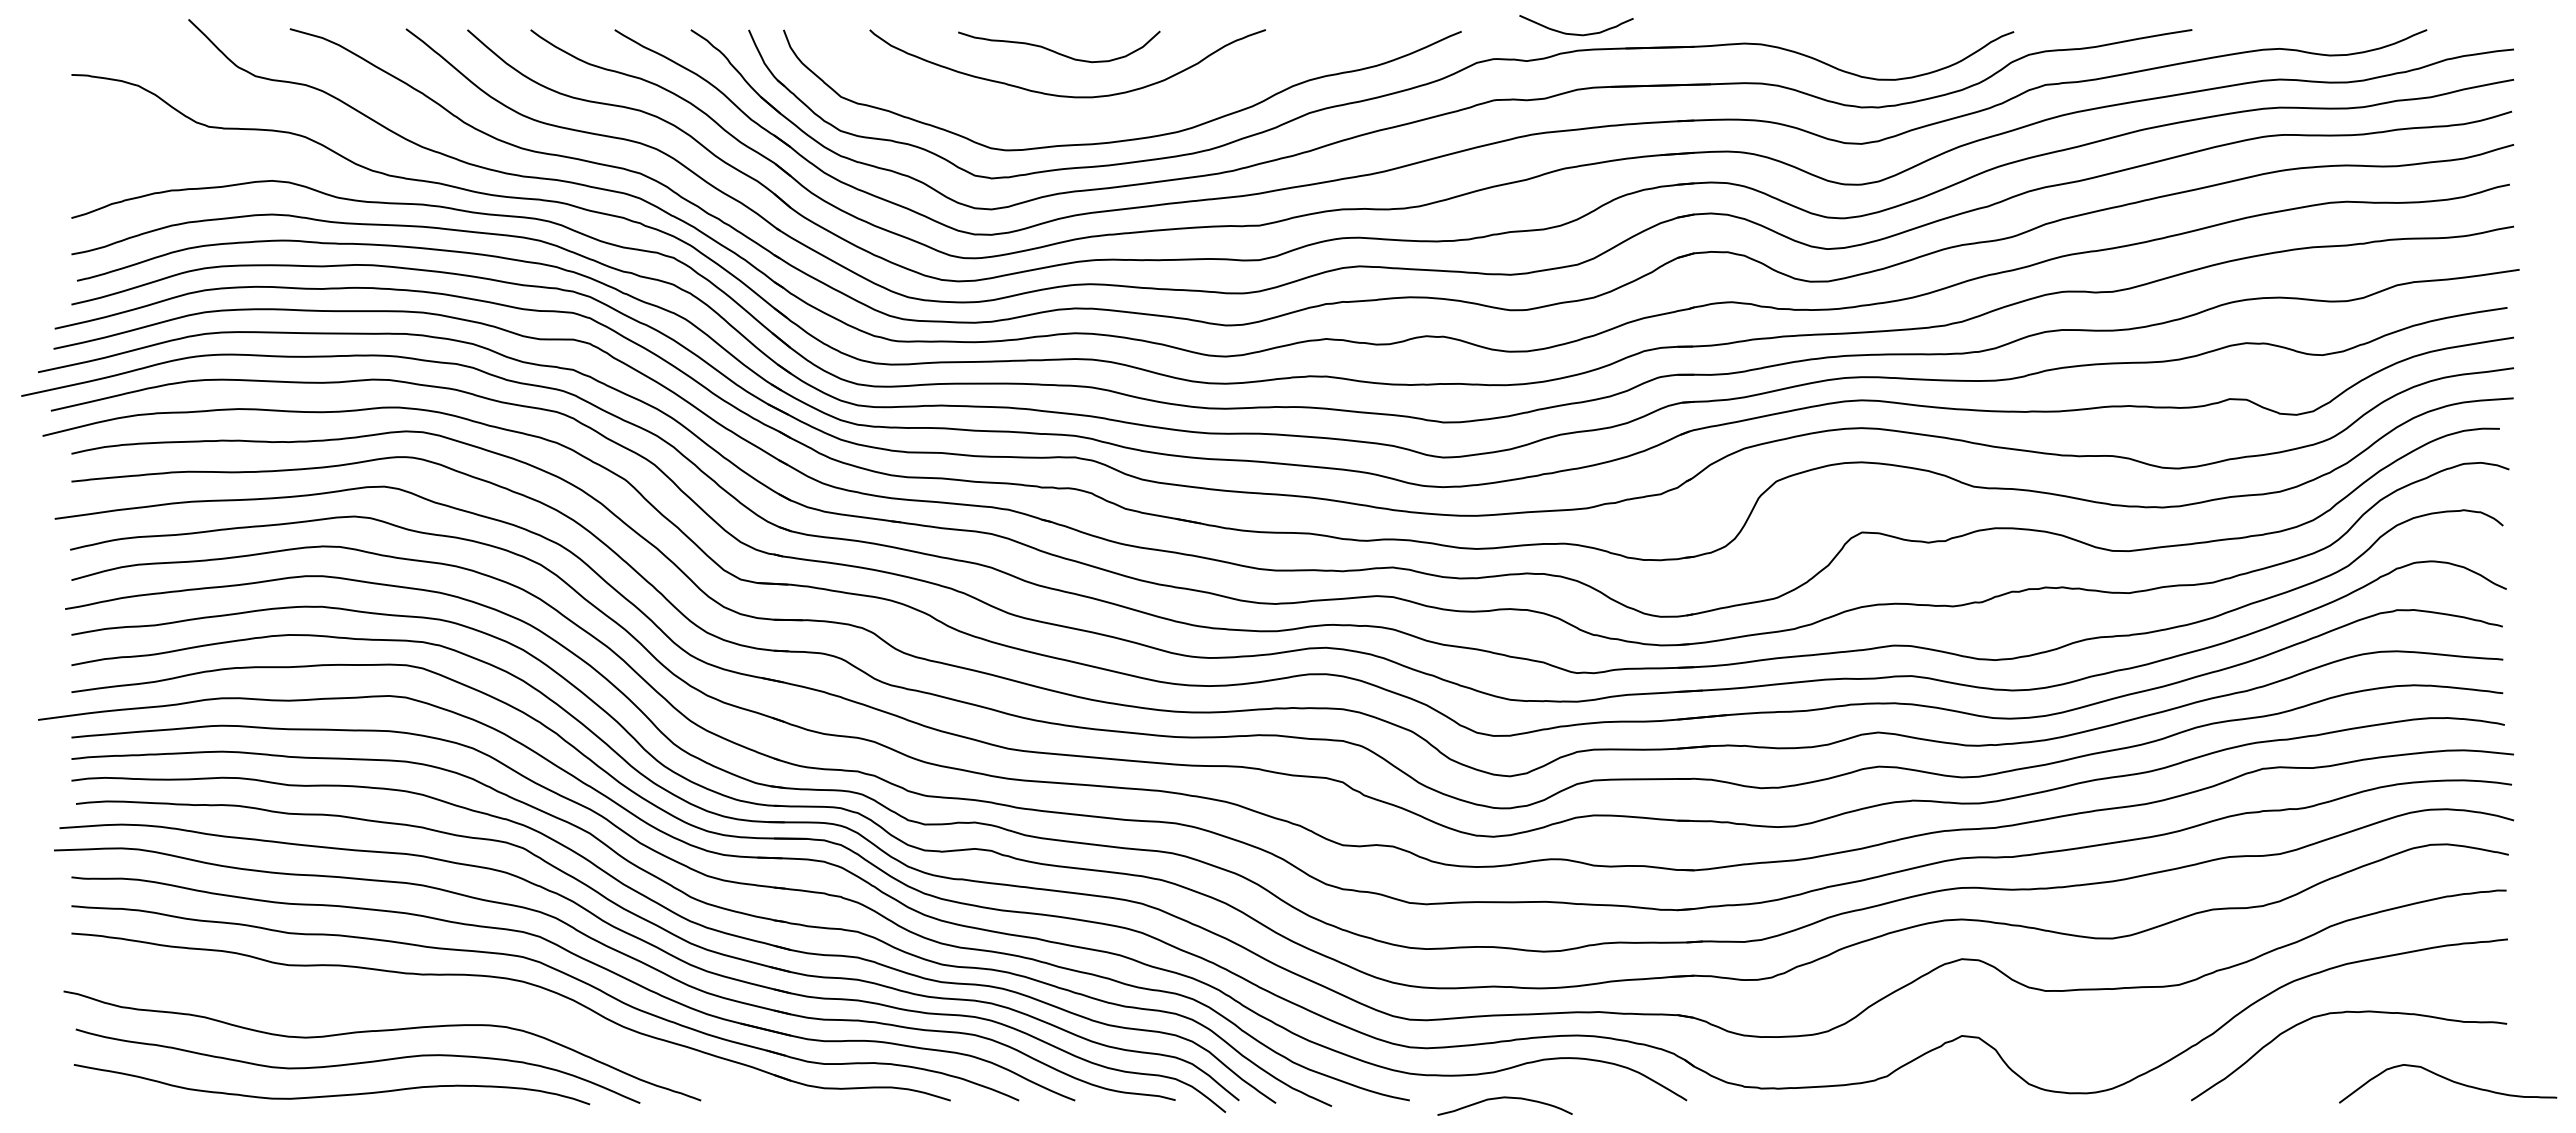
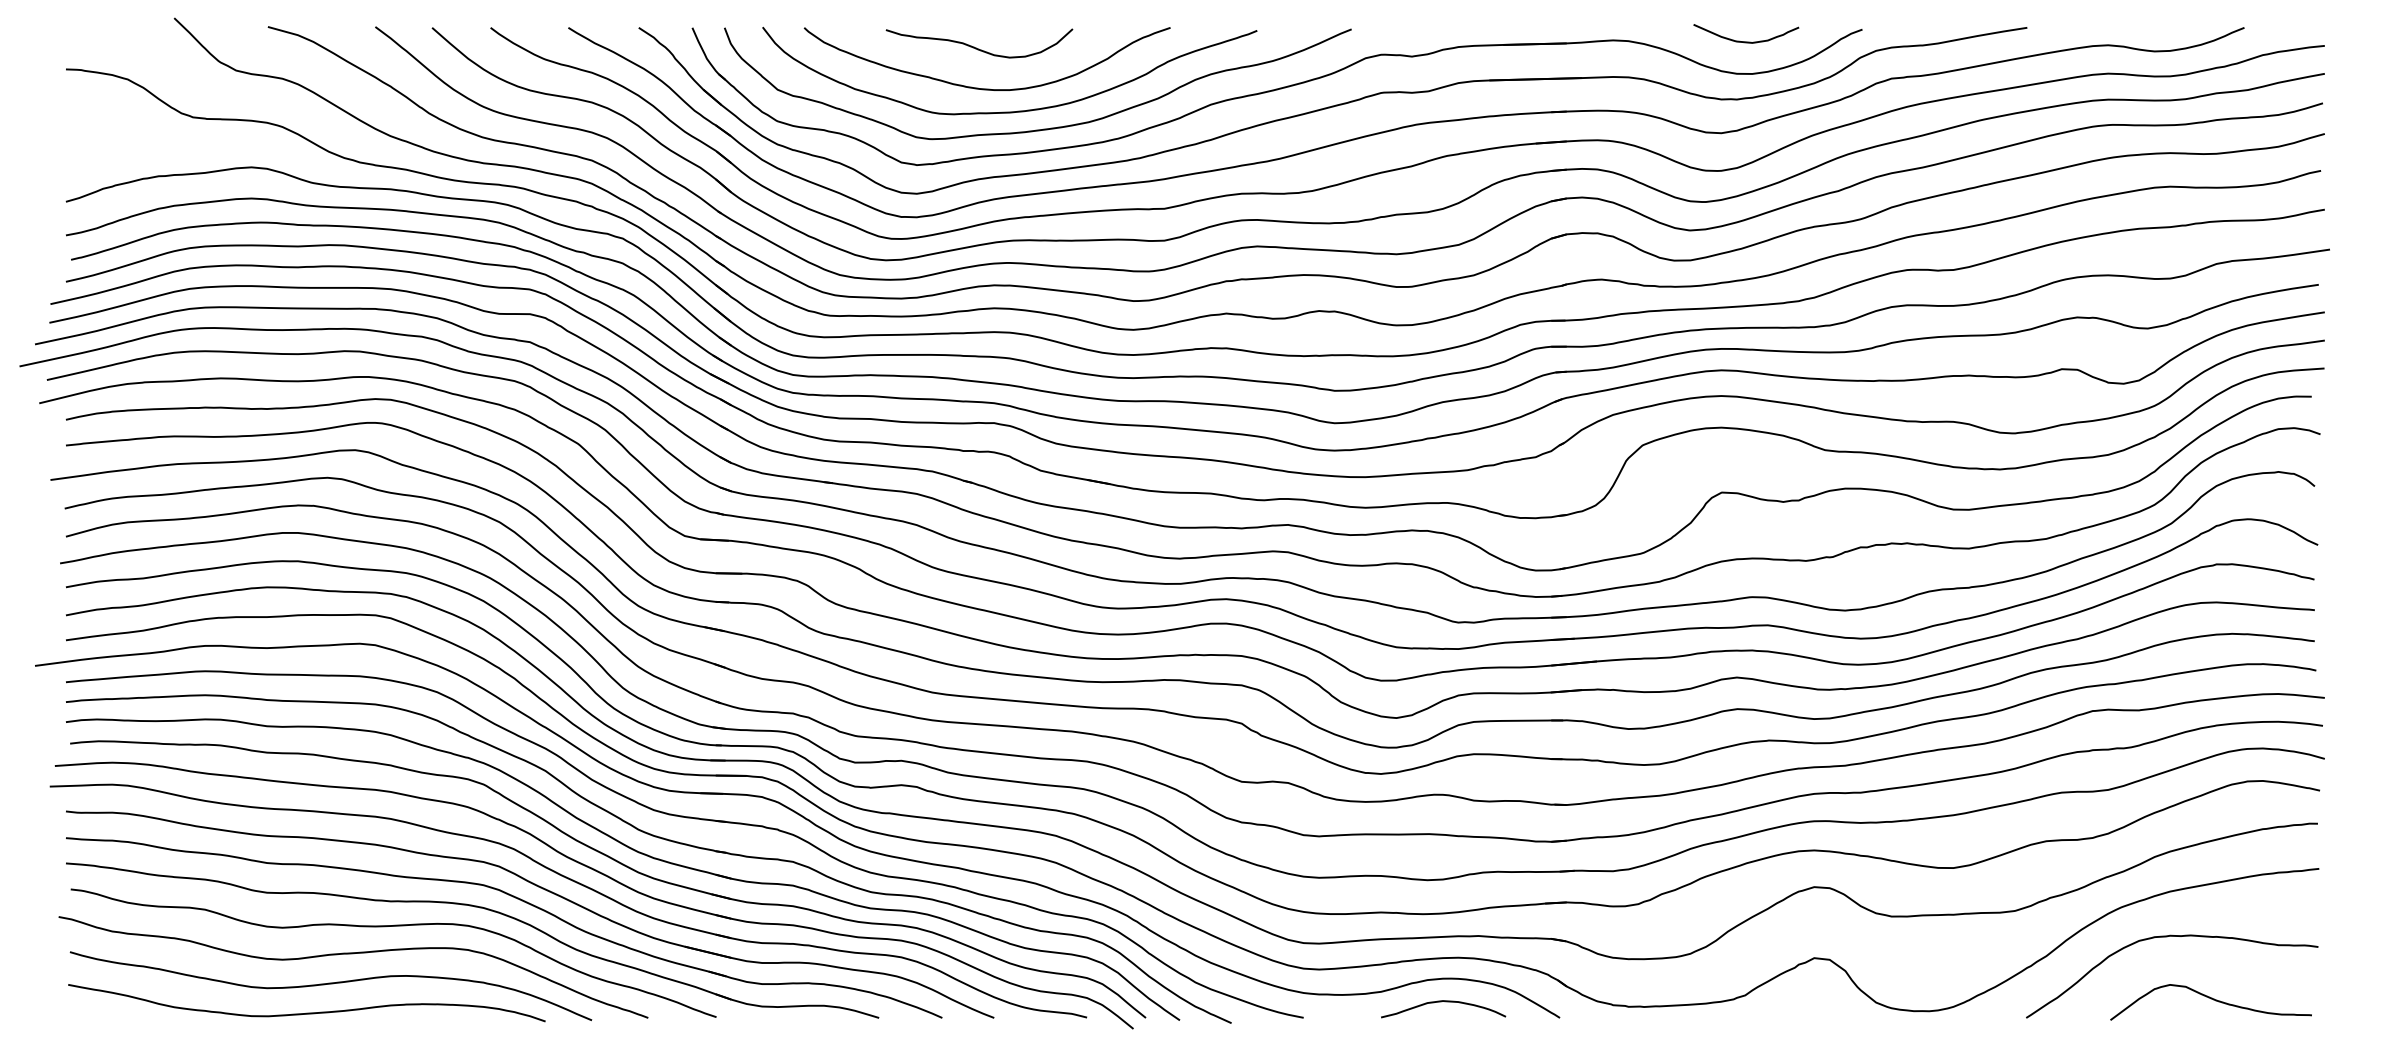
curve: (1576, 33) -> (1746, 41), moved
curve: (1100, 119) -> (1017, 110), added
curve: (423, 1002) -> (391, 927), added
curve: (2450, 1081) -> (2213, 1000), moved
curve: (1504, 1098) -> (1443, 1002), moved

